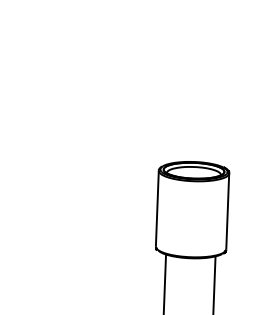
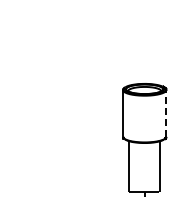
line: (228, 209) -> (166, 112), solid -> dashed

